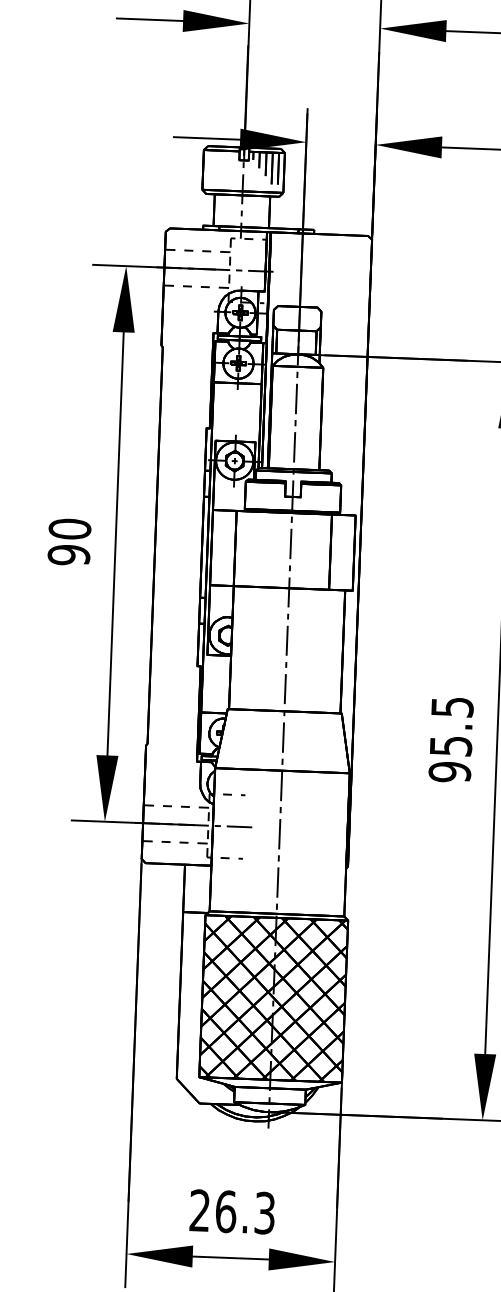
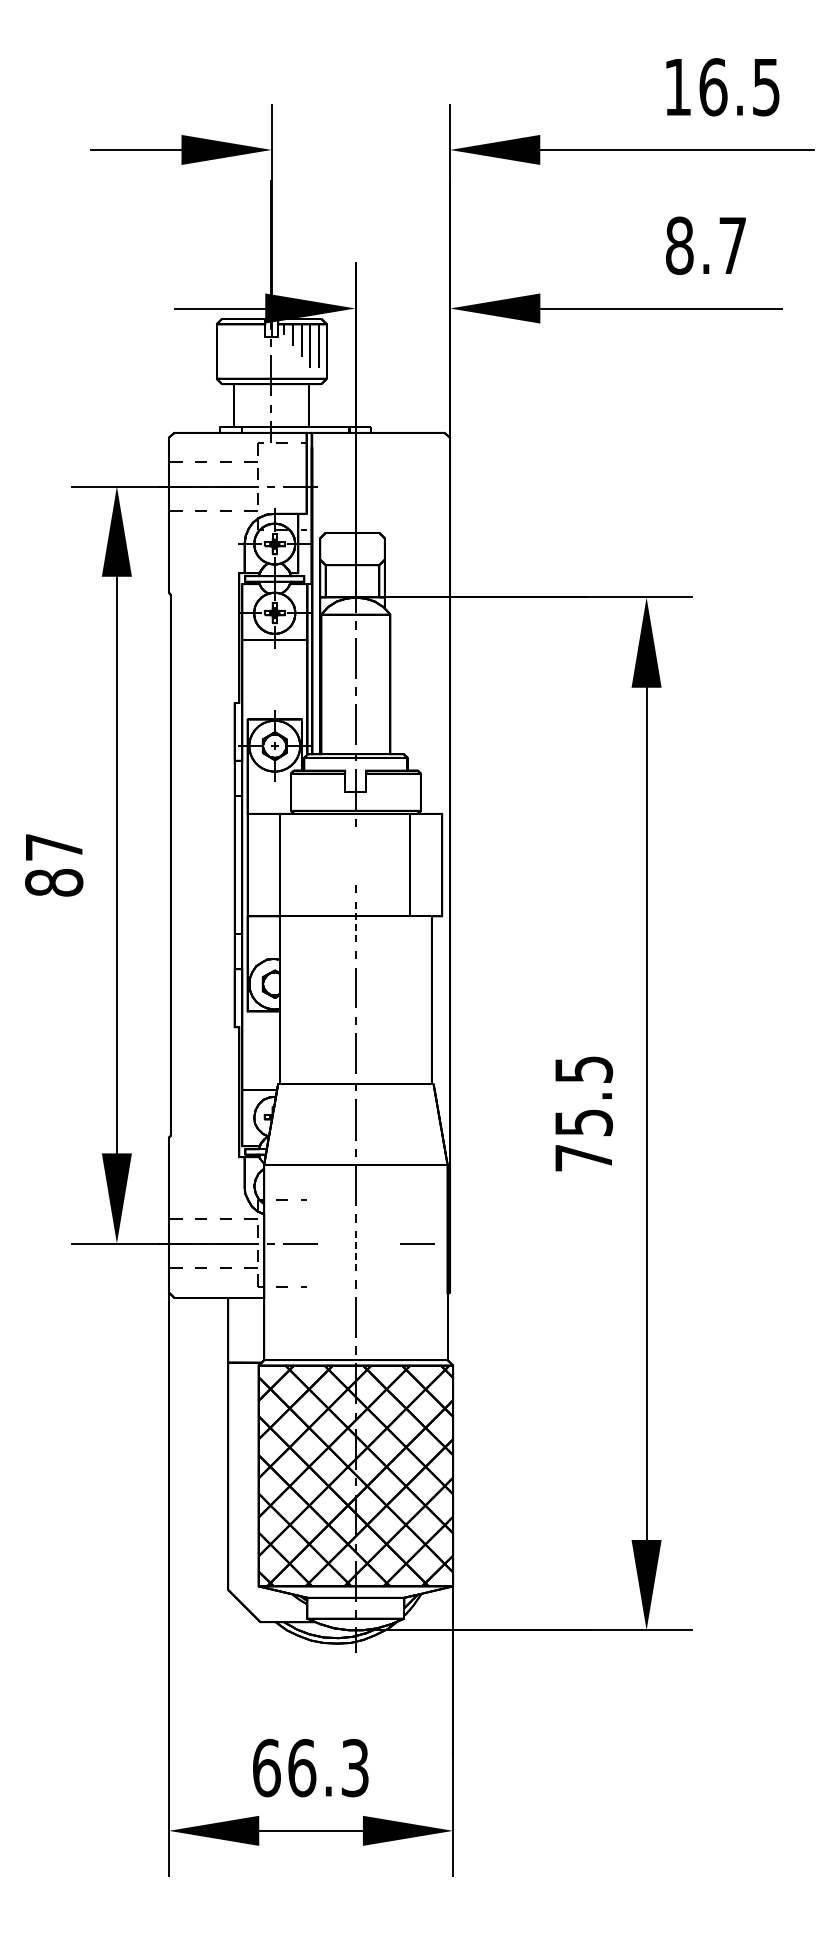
text: (69, 541) -> (54, 864), 90 -> 87
line: (290, 543) -> (355, 855), removed
line: (289, 592) -> (355, 922), solid -> dashed
text: (449, 772) -> (583, 1158), 95.5 -> 75.5
line: (325, 830) -> (417, 1243), added
line: (279, 834) -> (355, 1251), solid -> dashed
text: (199, 1210) -> (266, 1767), 26.3 -> 66.3

